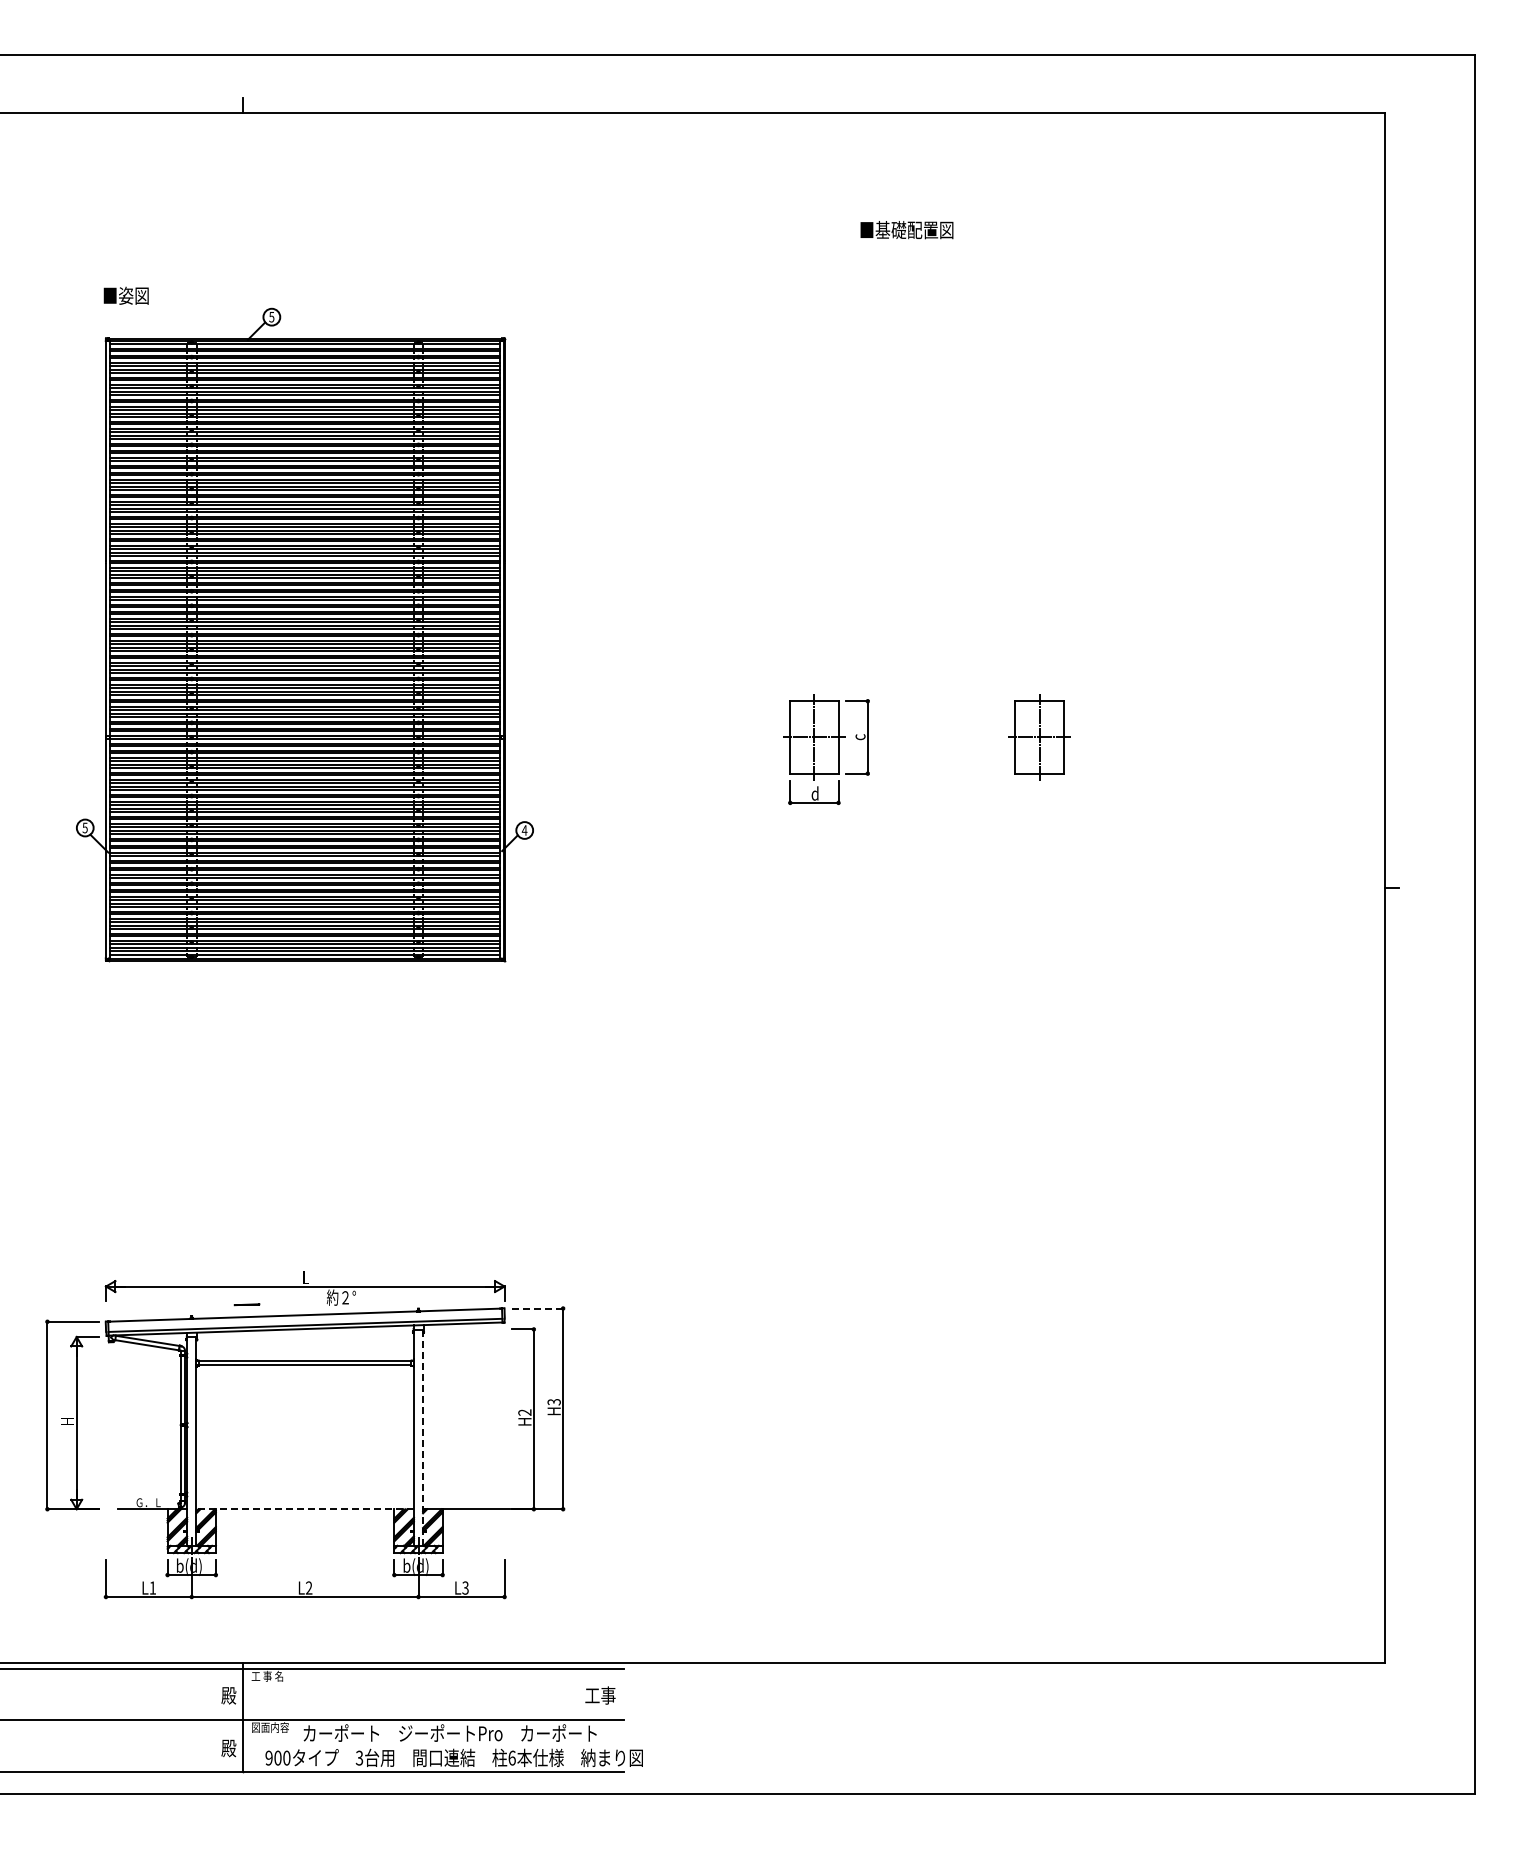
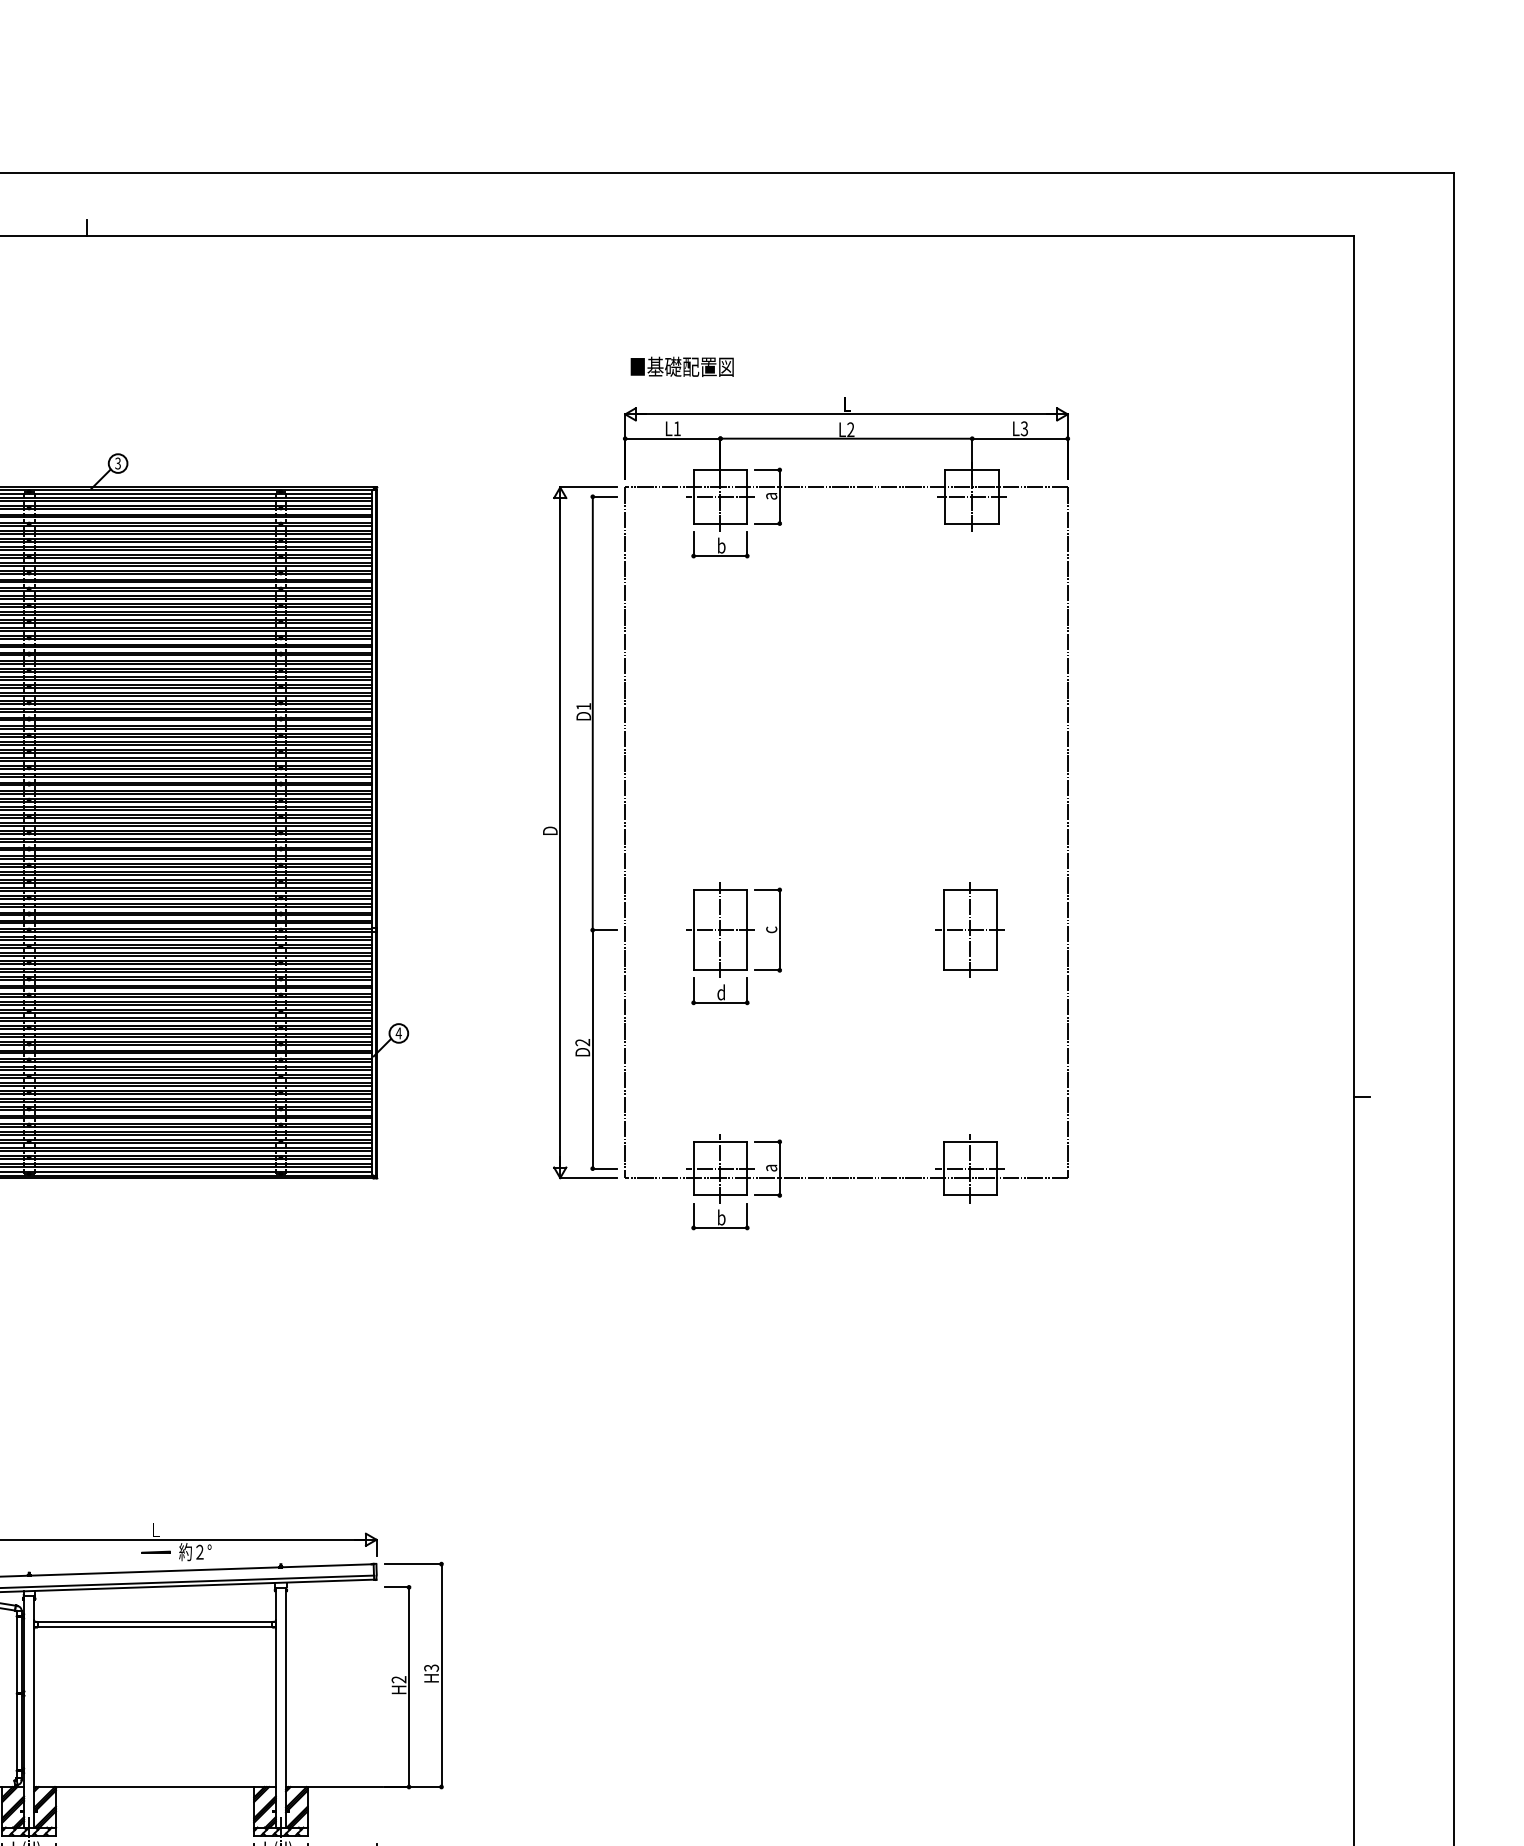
text: (906, 230) -> (681, 367), moved
text: (271, 316) -> (117, 462), 5 -> 3
part: (729, 632) -> (626, 813), added
line: (246, 1304) -> (155, 1551), moved
line: (537, 1308) -> (413, 1564), dashed -> solid
line: (423, 1437) -> (286, 1707), dashed -> solid
line: (305, 1509) -> (155, 1787), dashed -> solid

